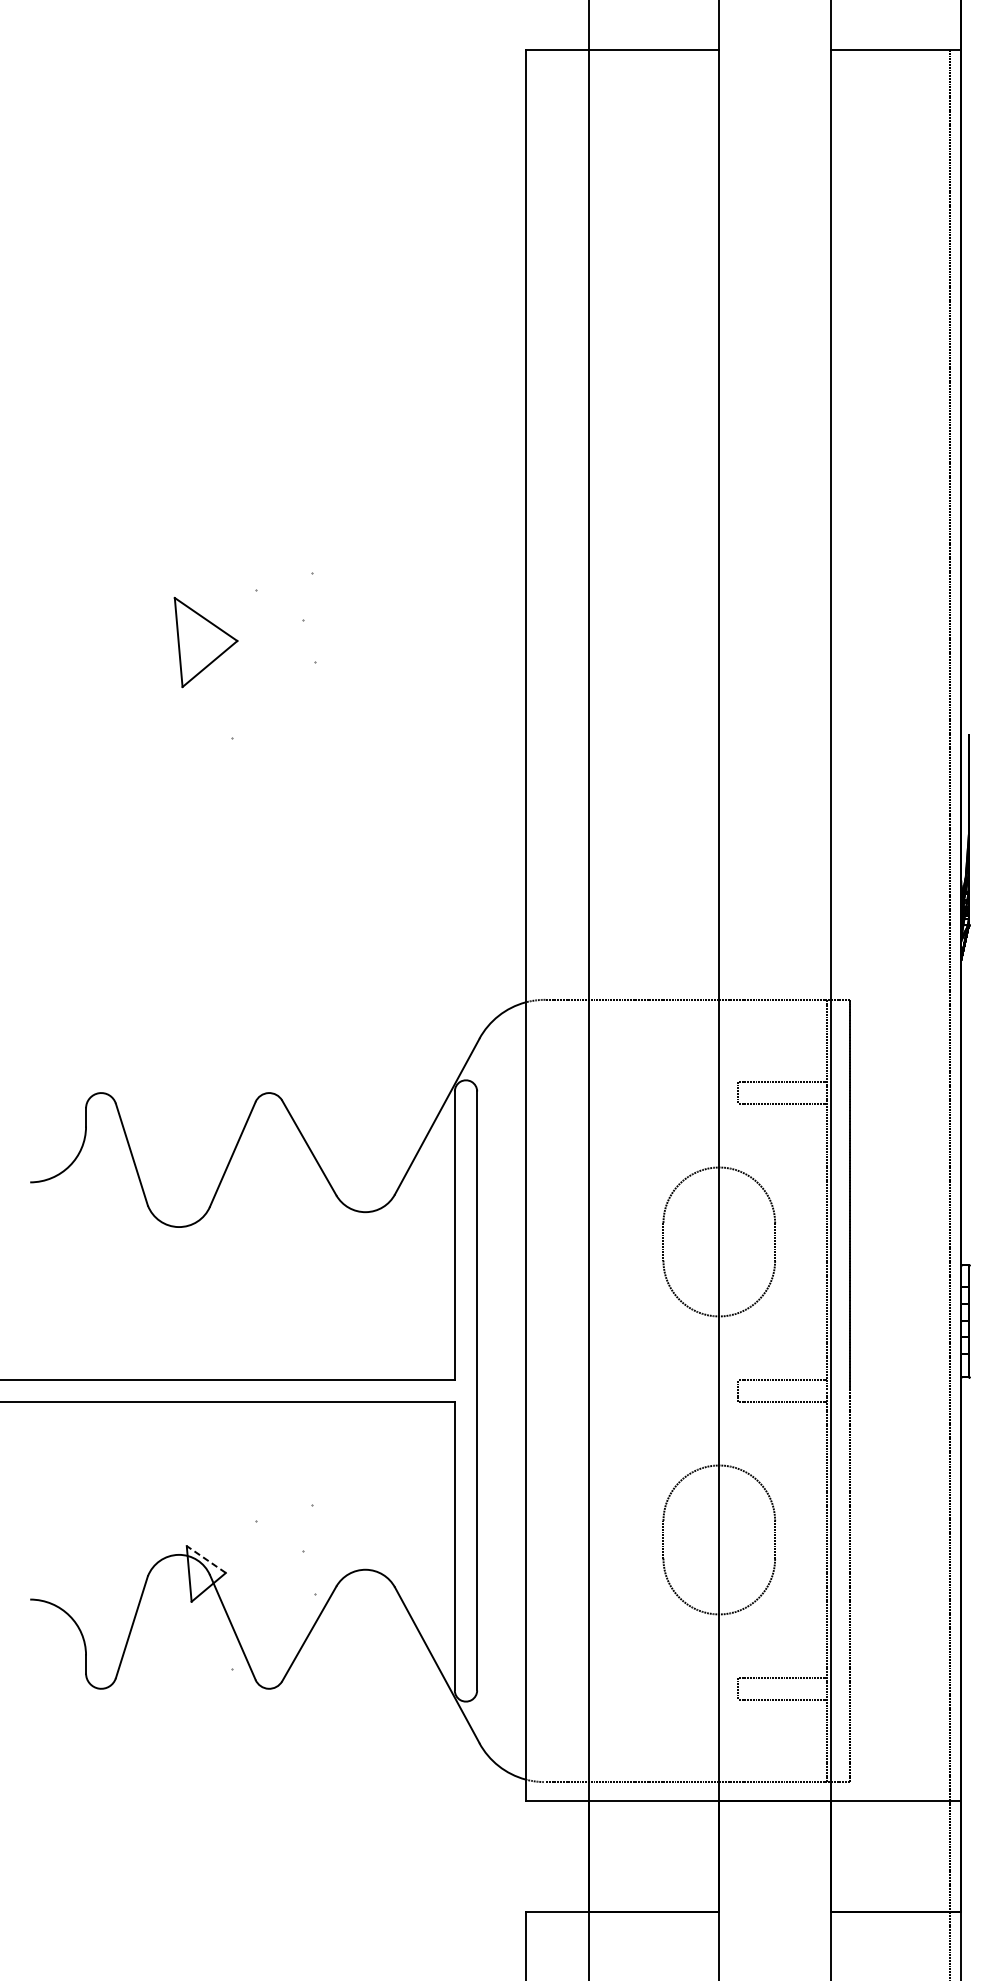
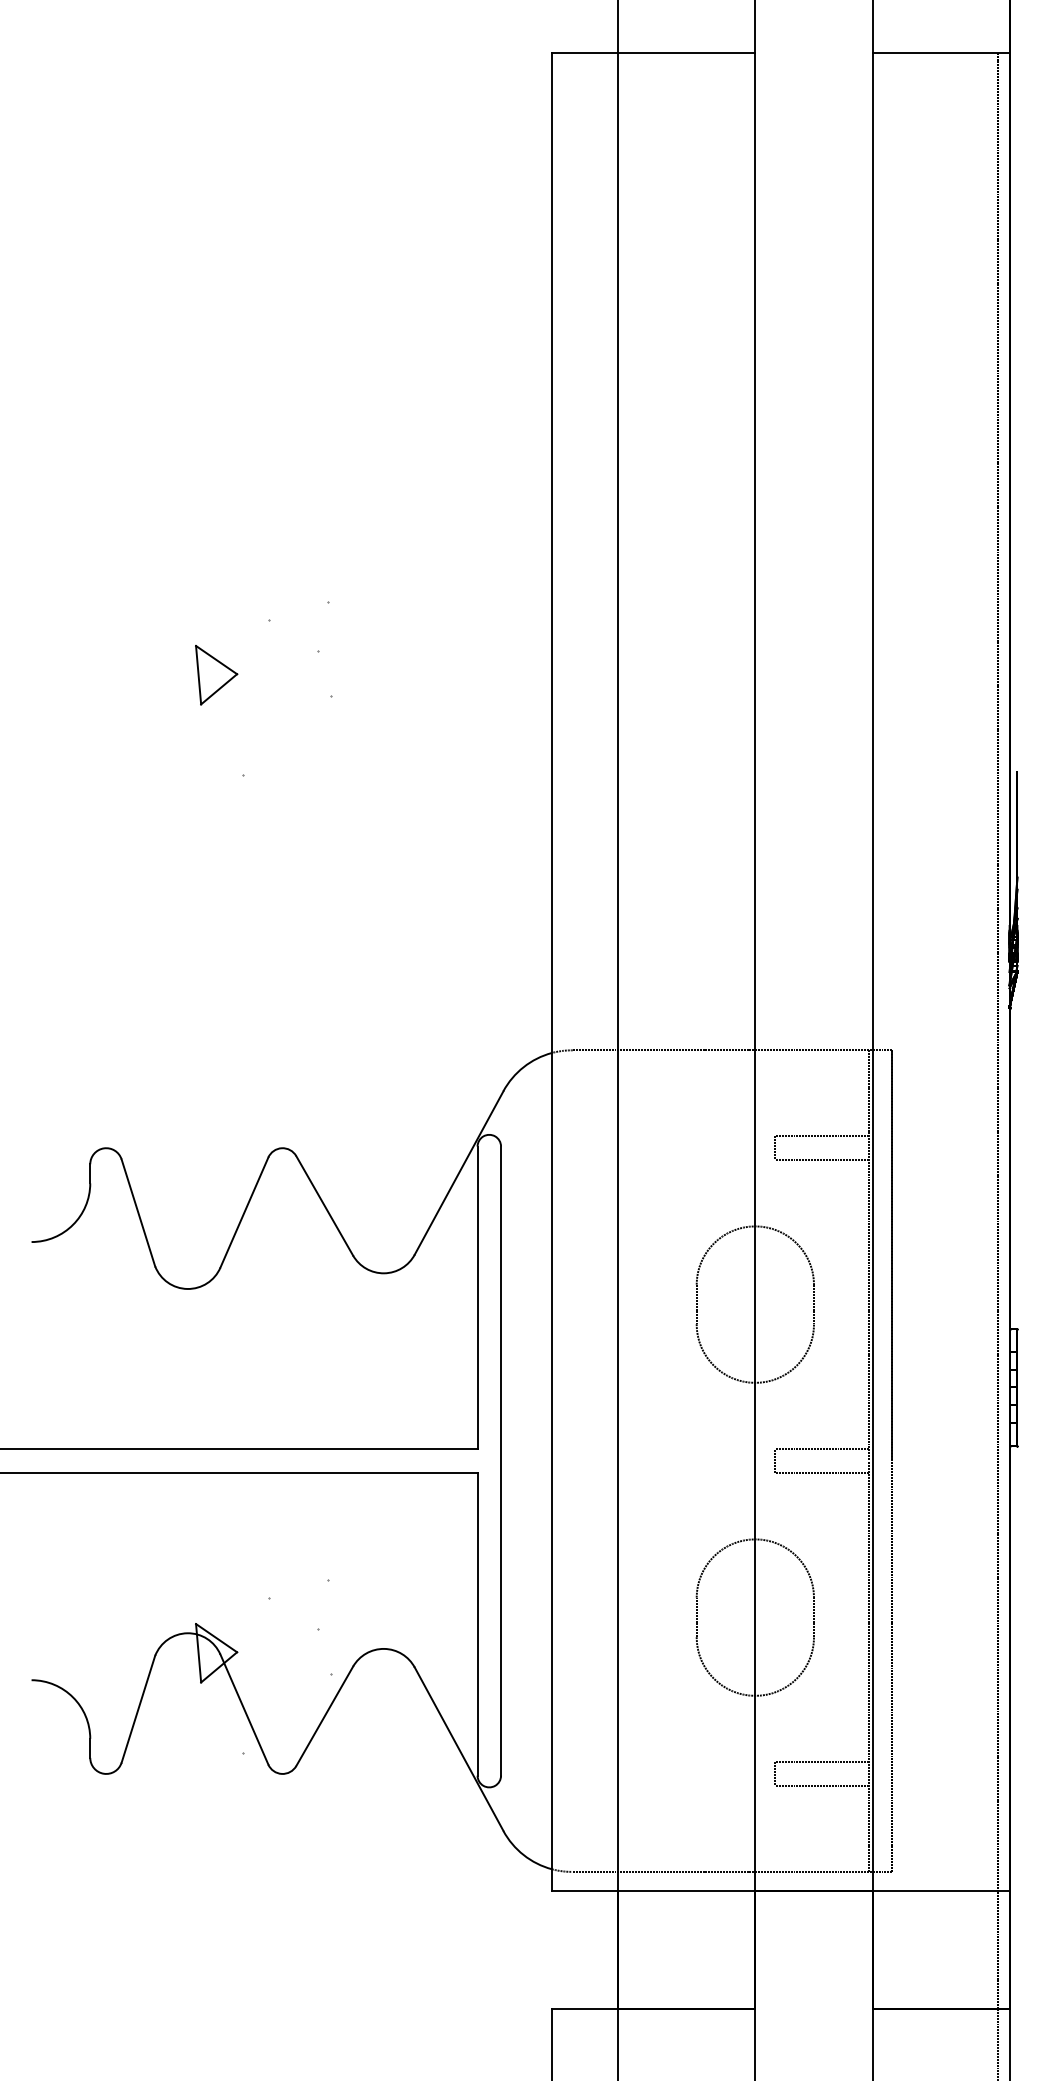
part: (206, 642) -> (216, 675), size x0.62
line: (206, 1559) -> (216, 1638), dashed -> solid

